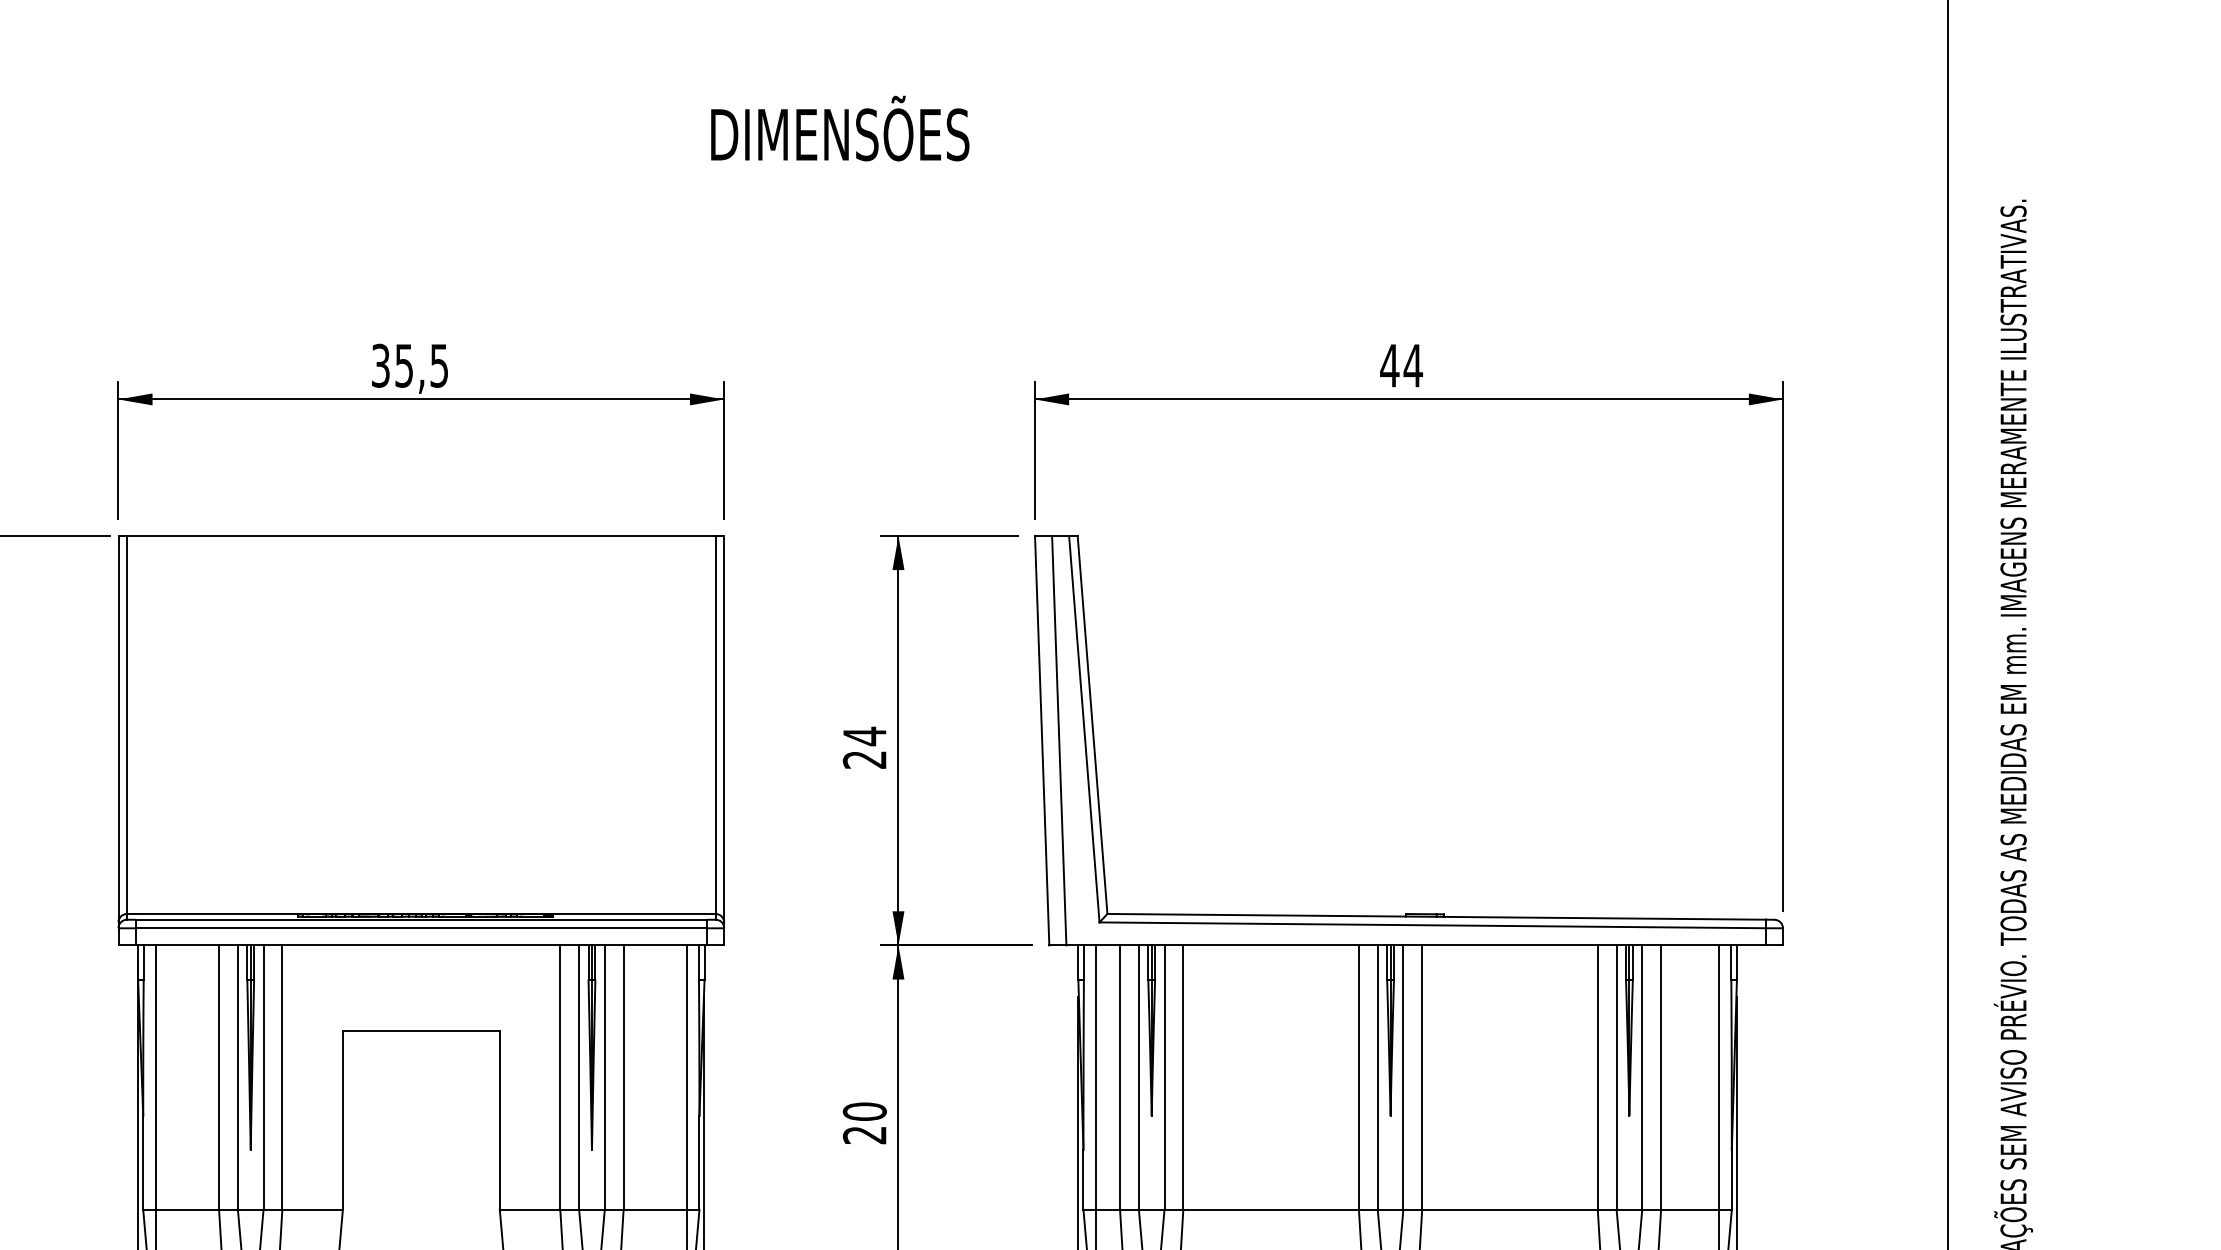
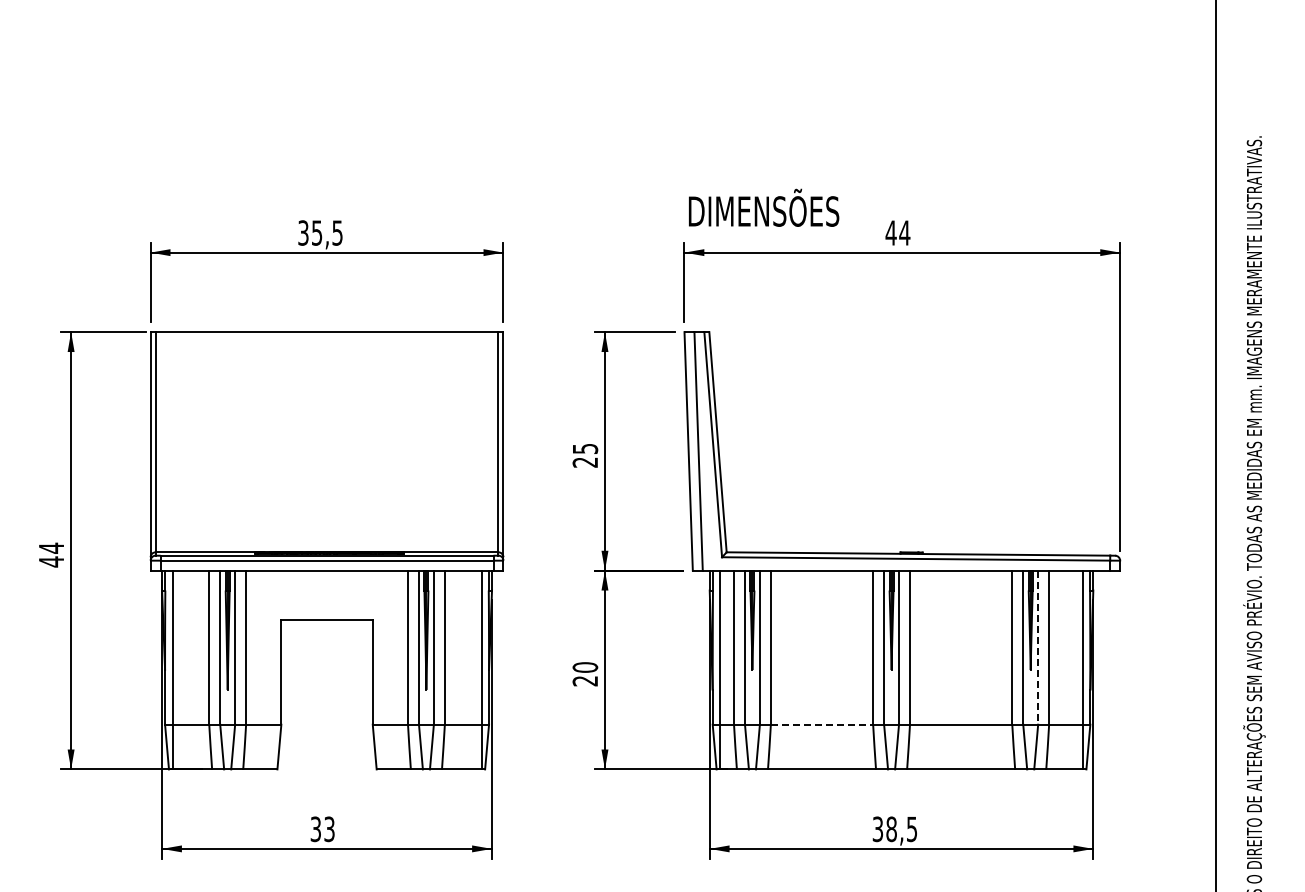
text: (841, 127) -> (764, 207), moved
text: (865, 735) -> (585, 448), 24 -> 25
line: (1642, 1079) -> (1038, 648), solid -> dashed
line: (1271, 1209) -> (822, 724), solid -> dashed

